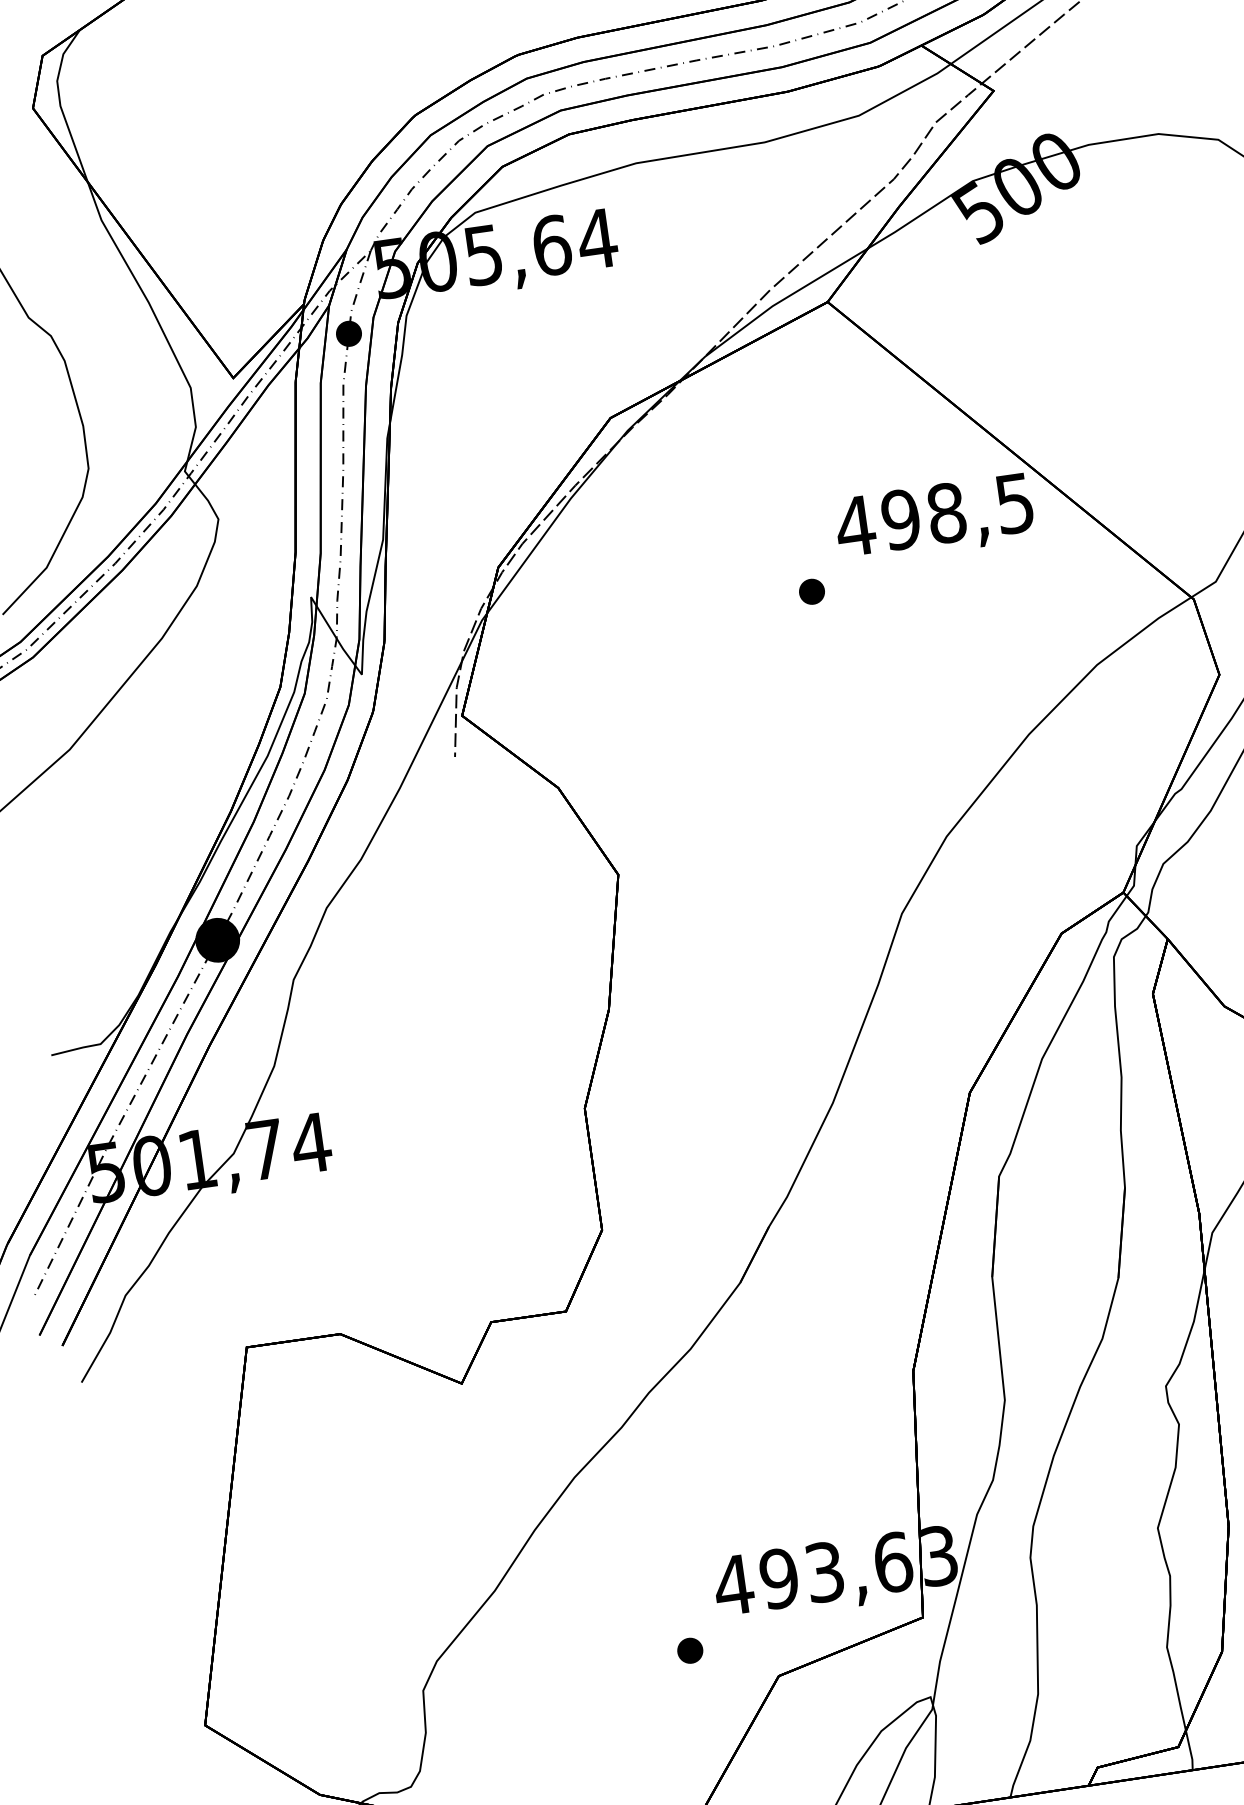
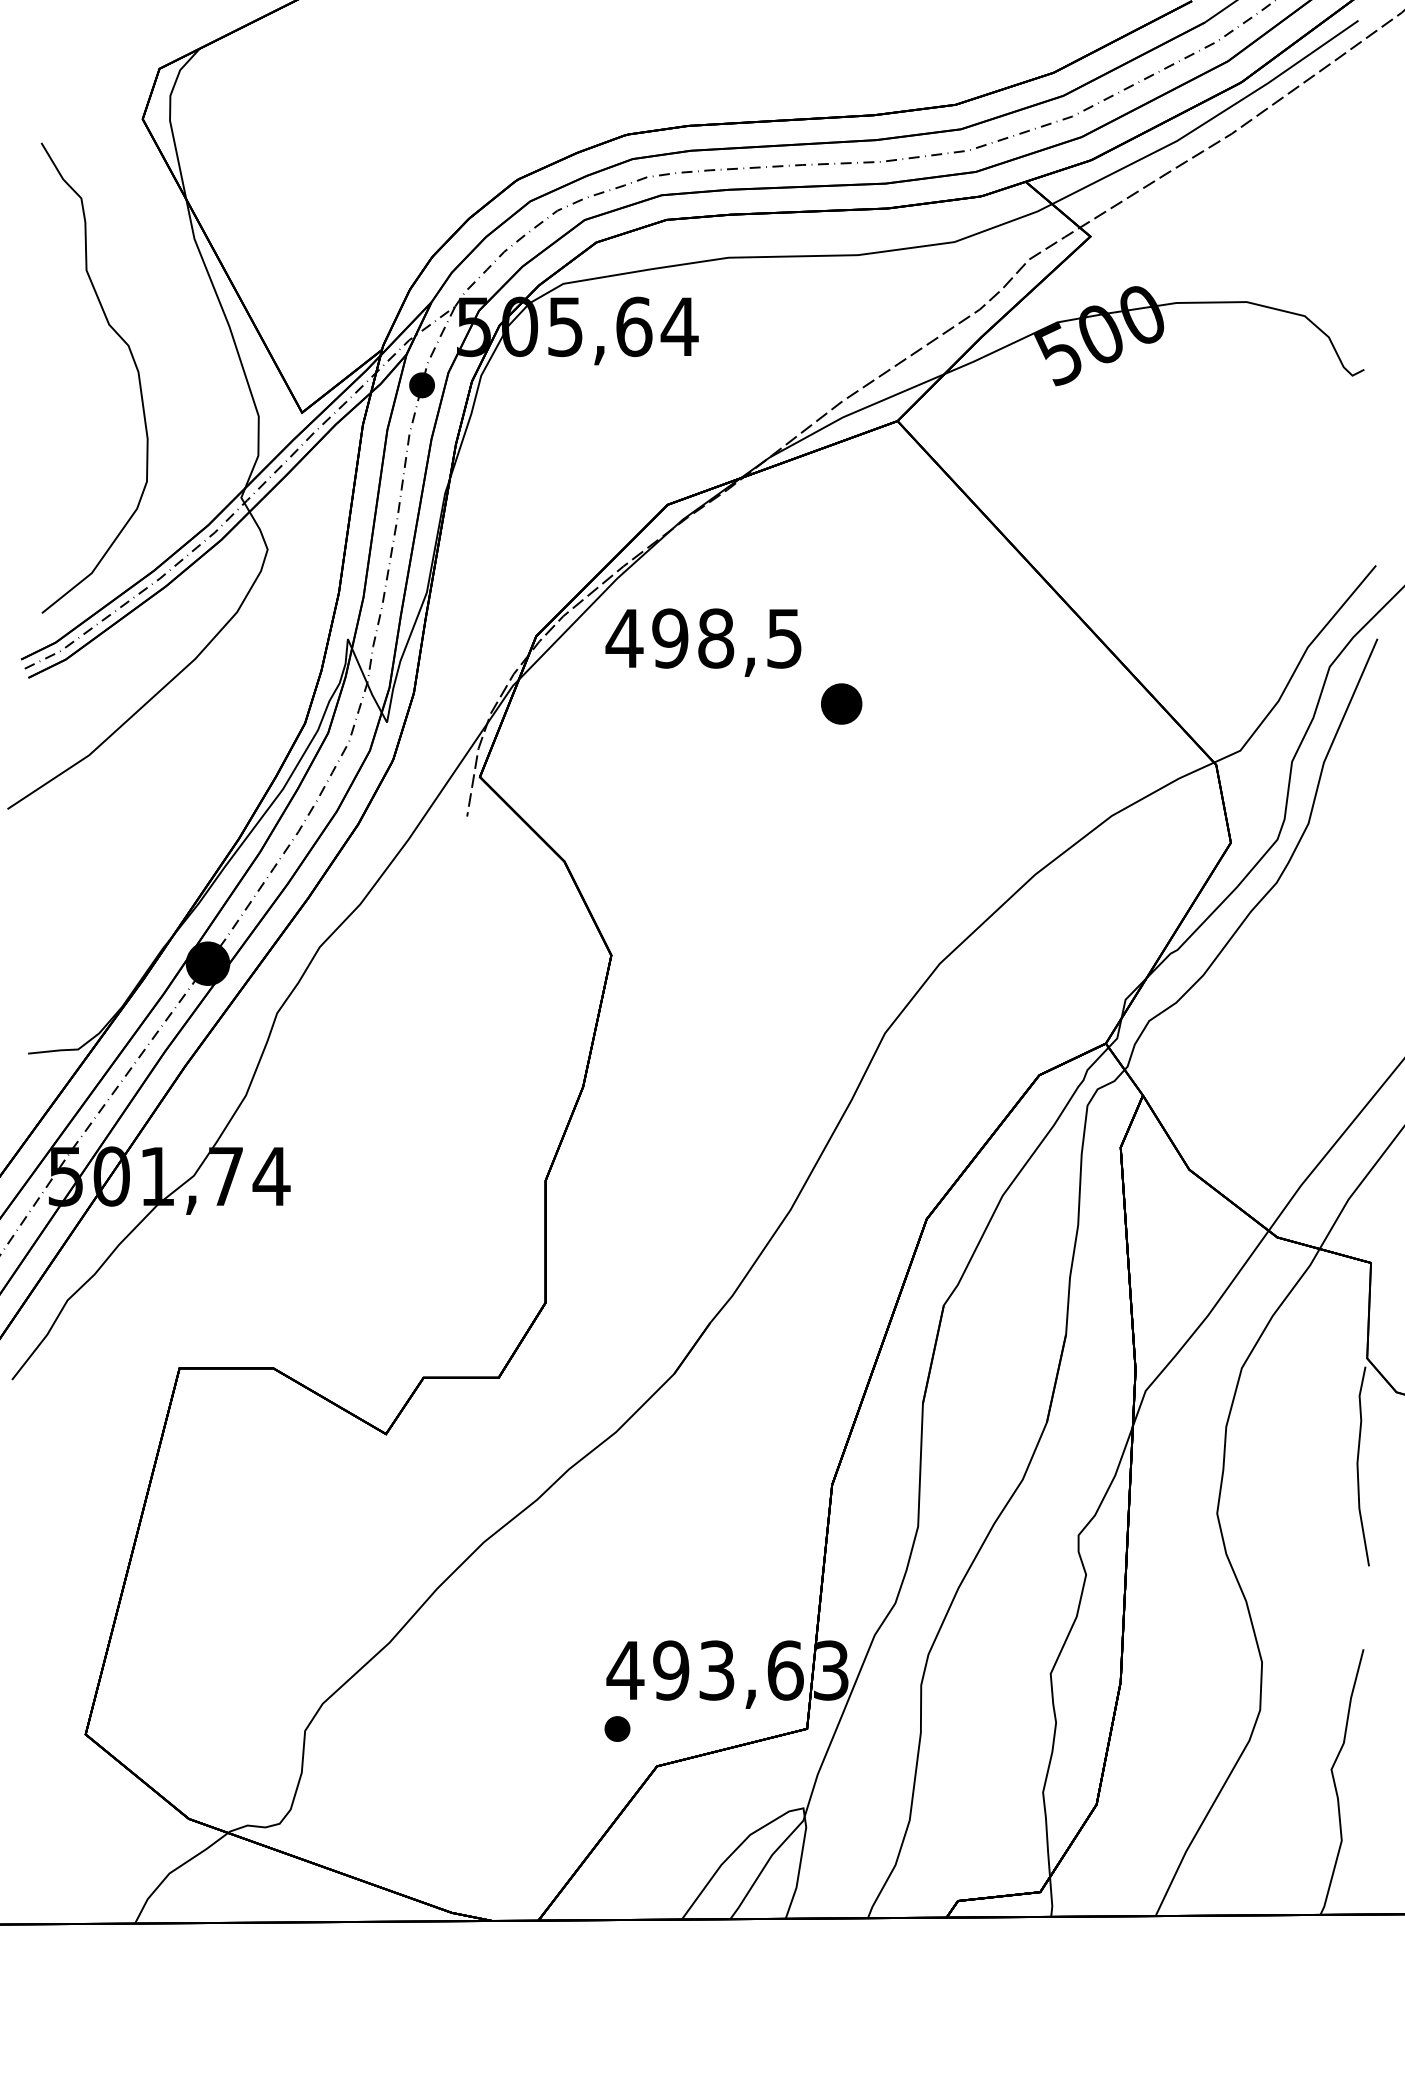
text: (934, 518) -> (703, 642), moved
part: (811, 591) -> (841, 703), size x1.6
part: (690, 1650) -> (617, 1728), moved

